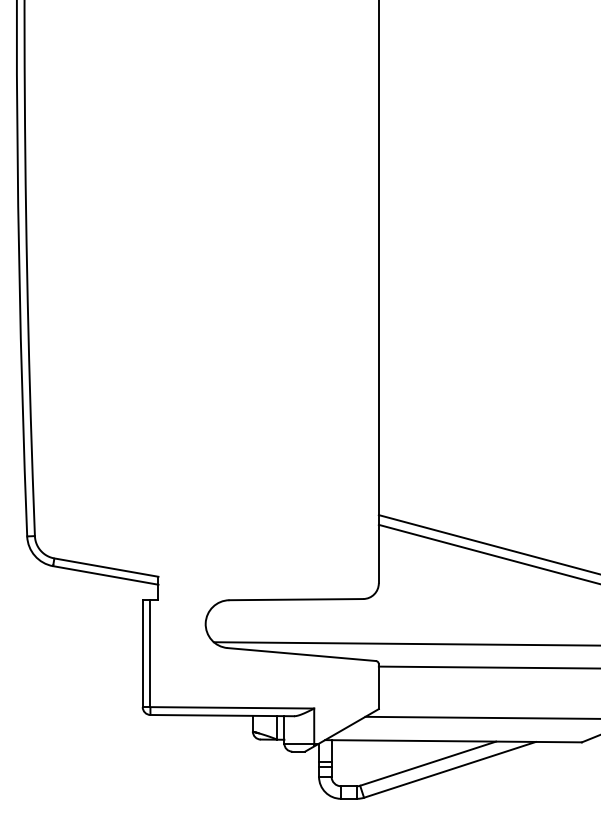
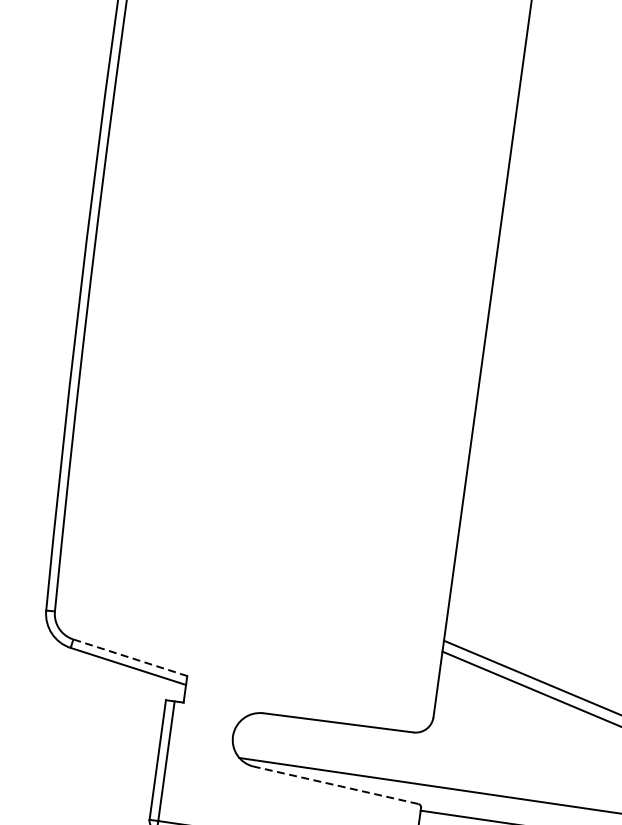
line: (106, 567) -> (130, 657), solid -> dashed
line: (301, 654) -> (335, 785), solid -> dashed

